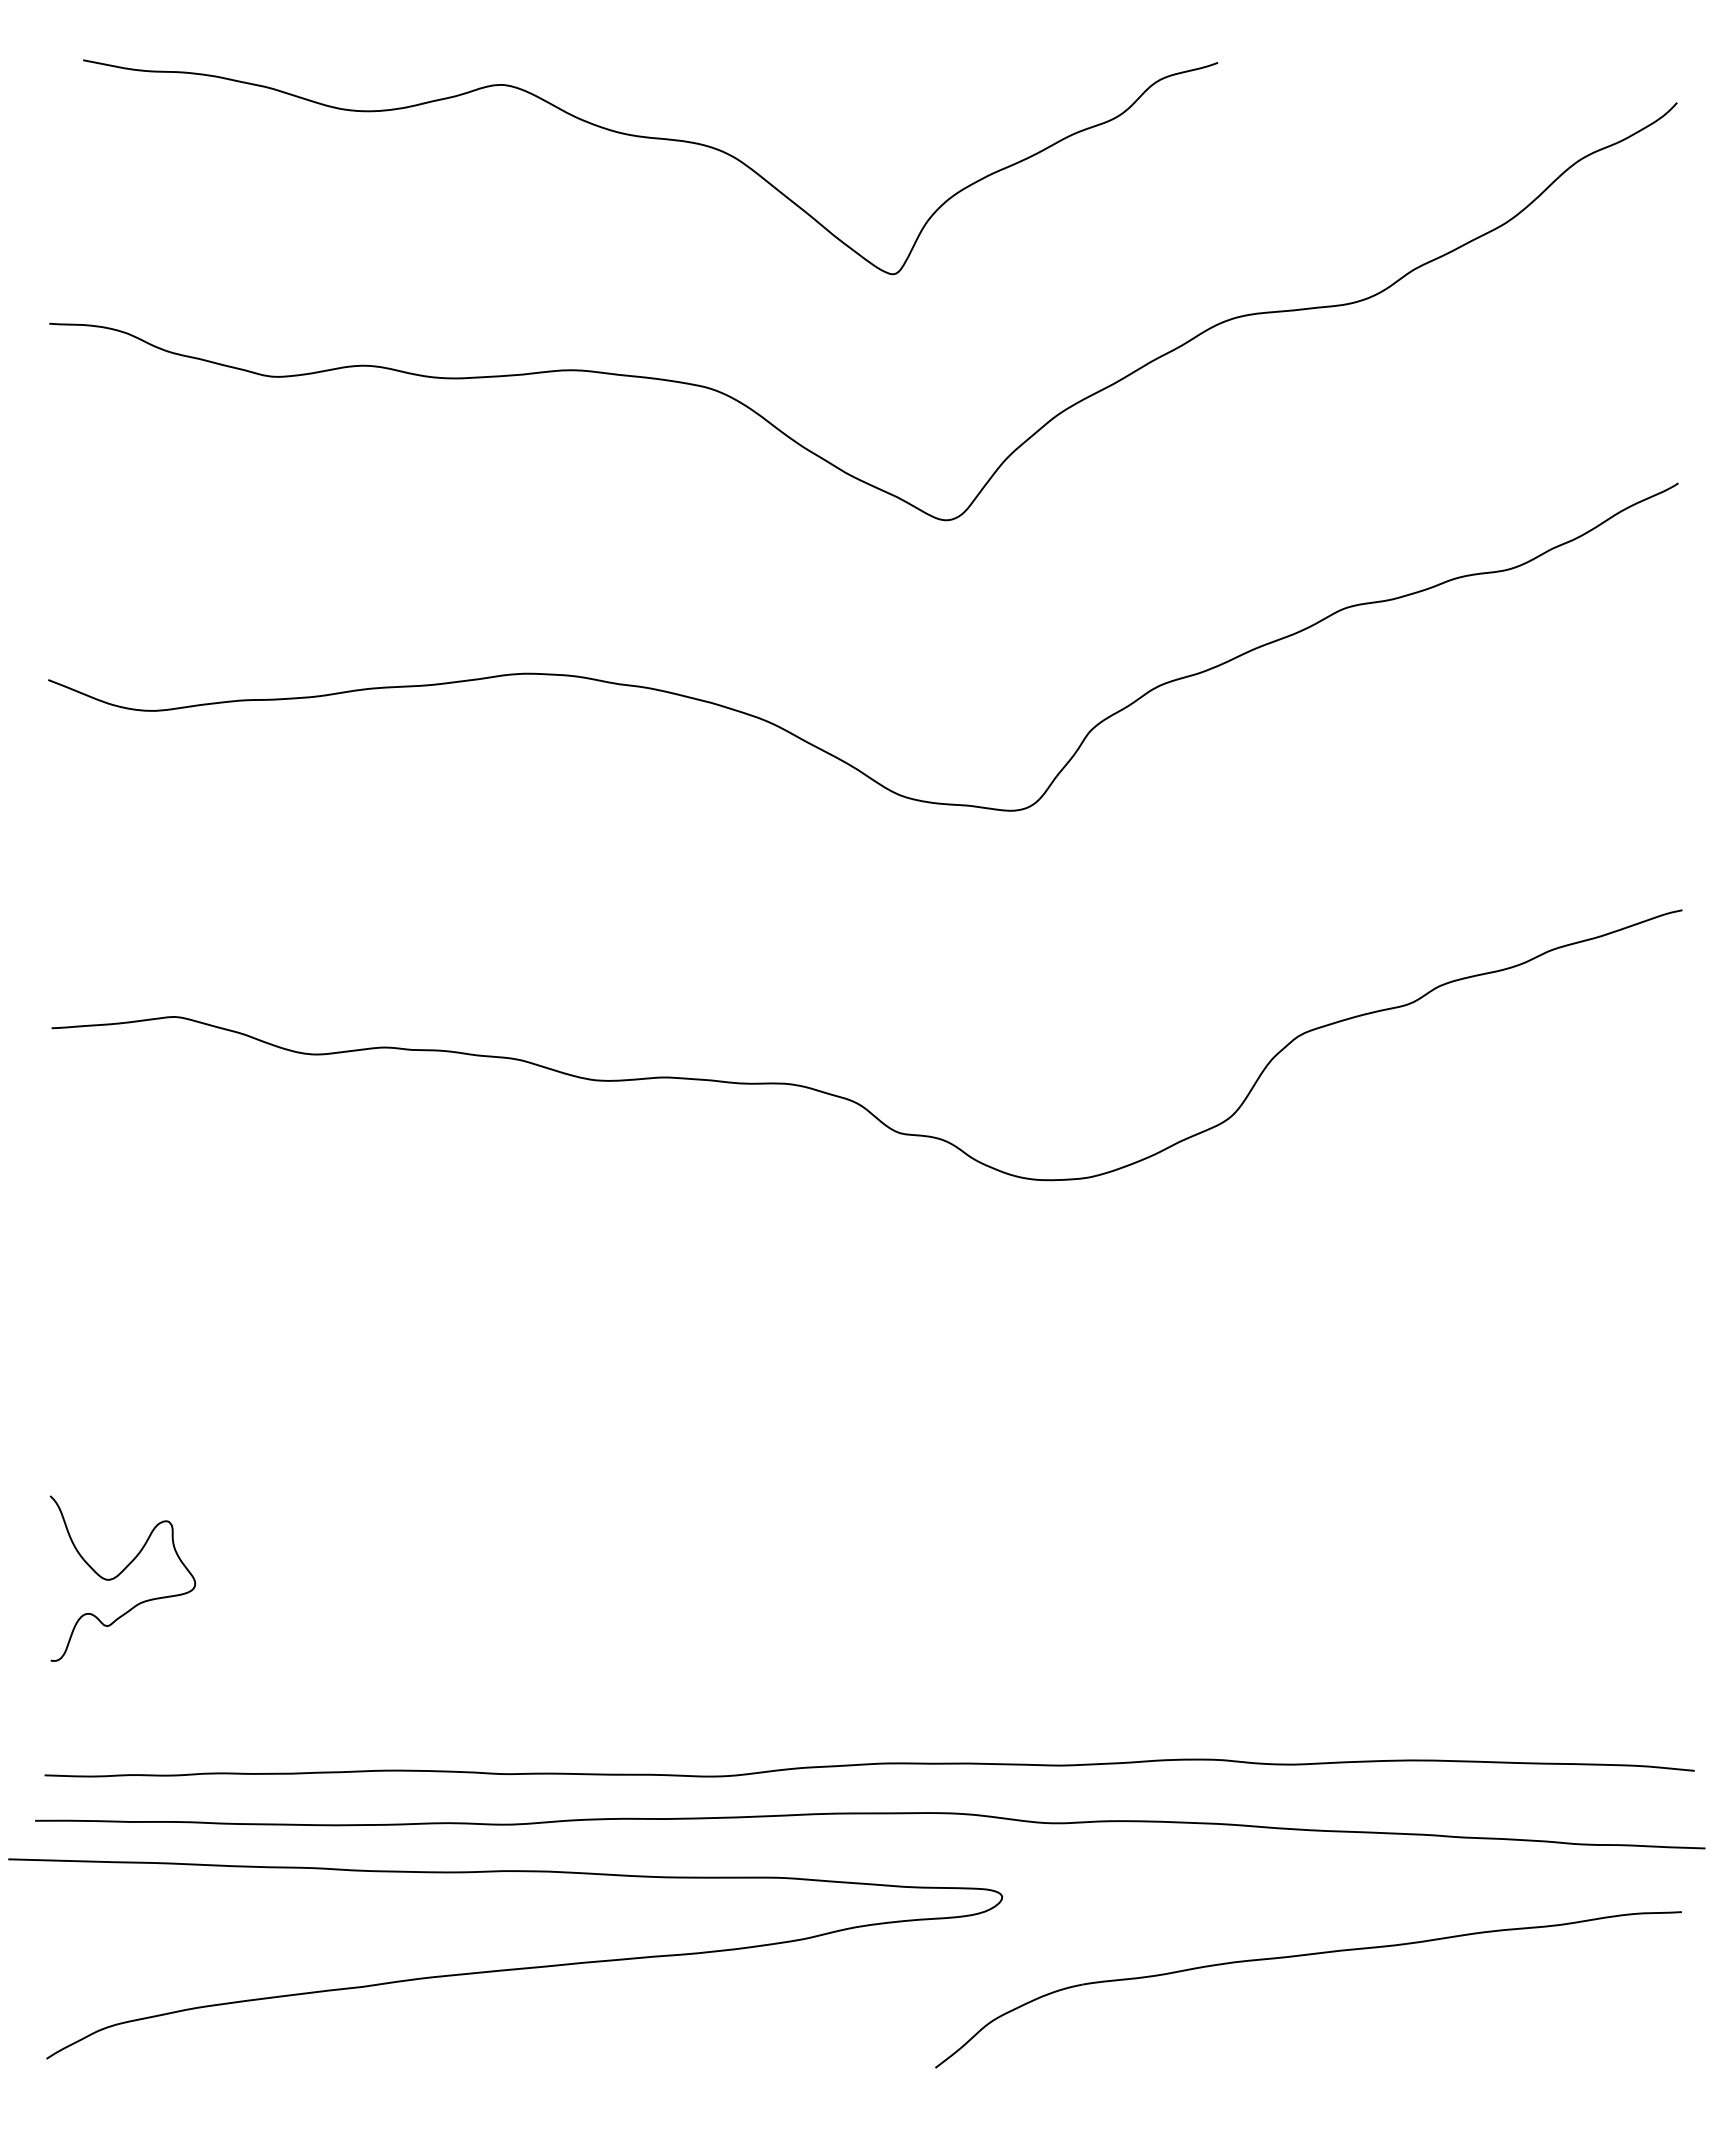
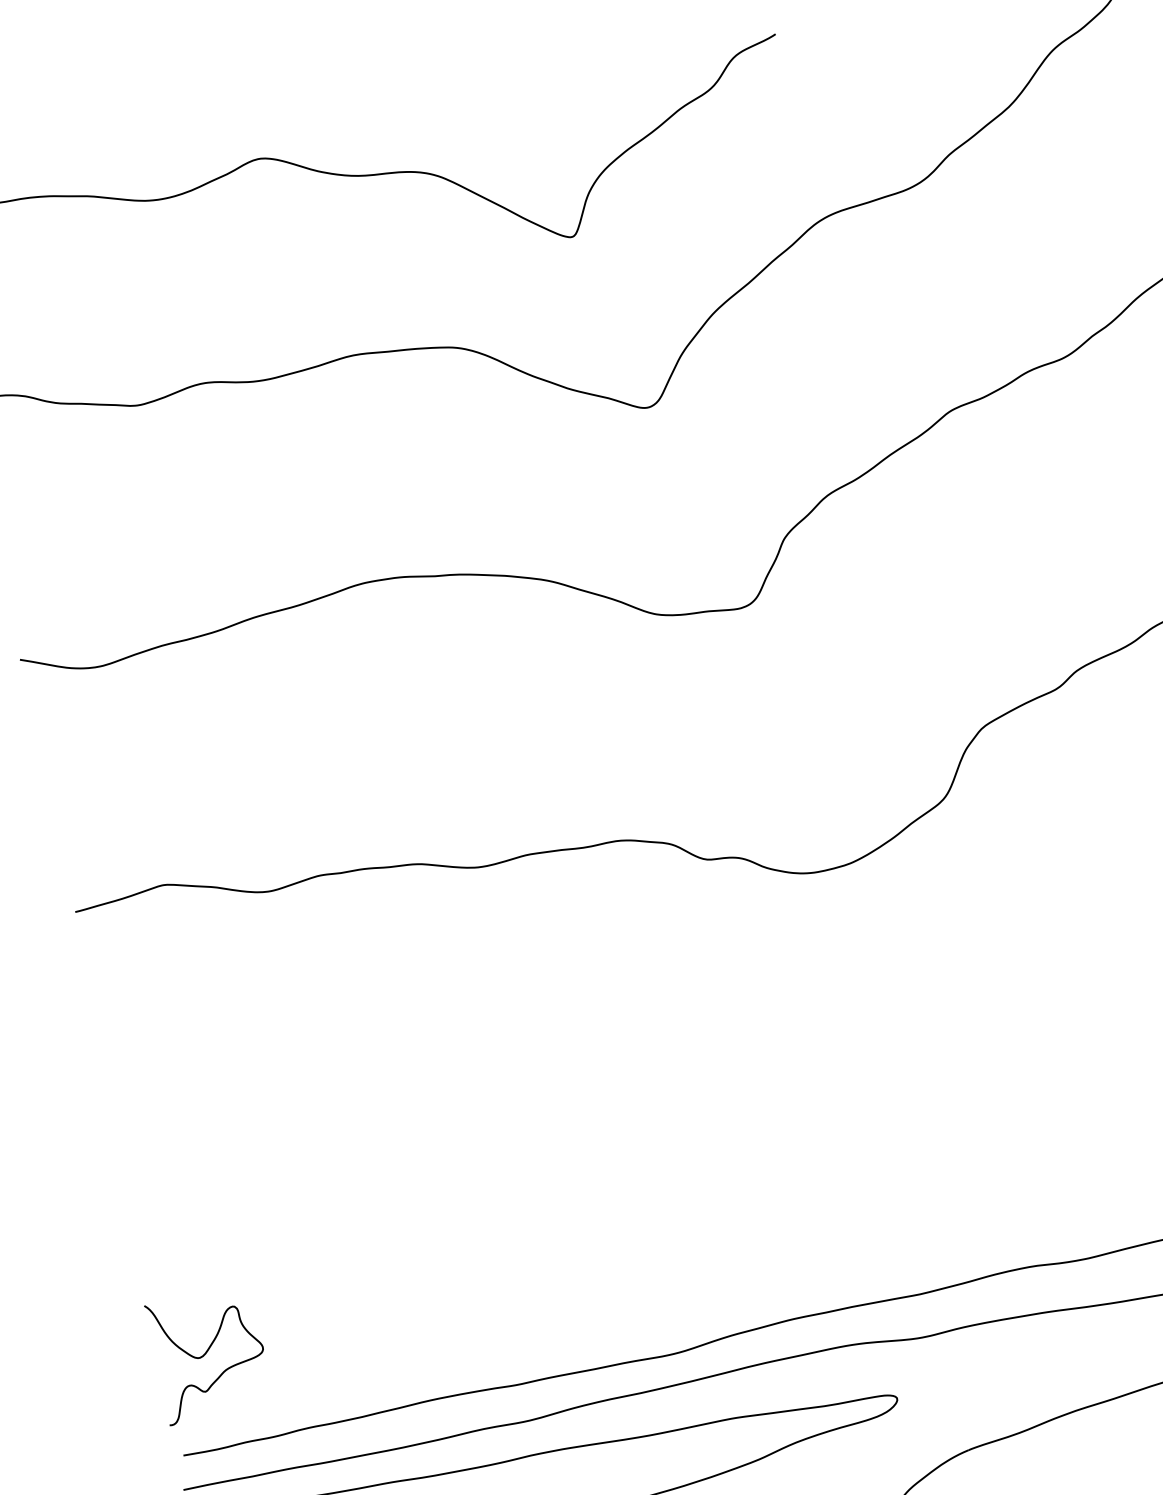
curve: (119, 1575) -> (206, 1353), moved

